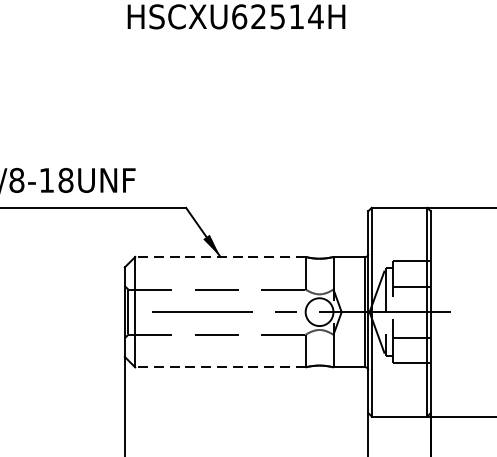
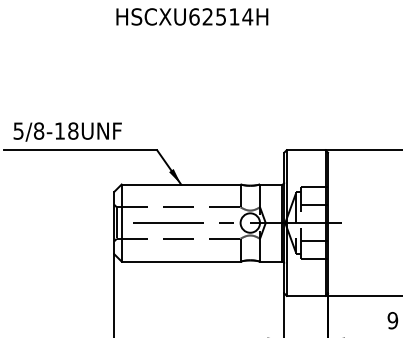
line: (219, 256) -> (180, 184), dashed -> solid
line: (219, 367) -> (180, 261), dashed -> solid

